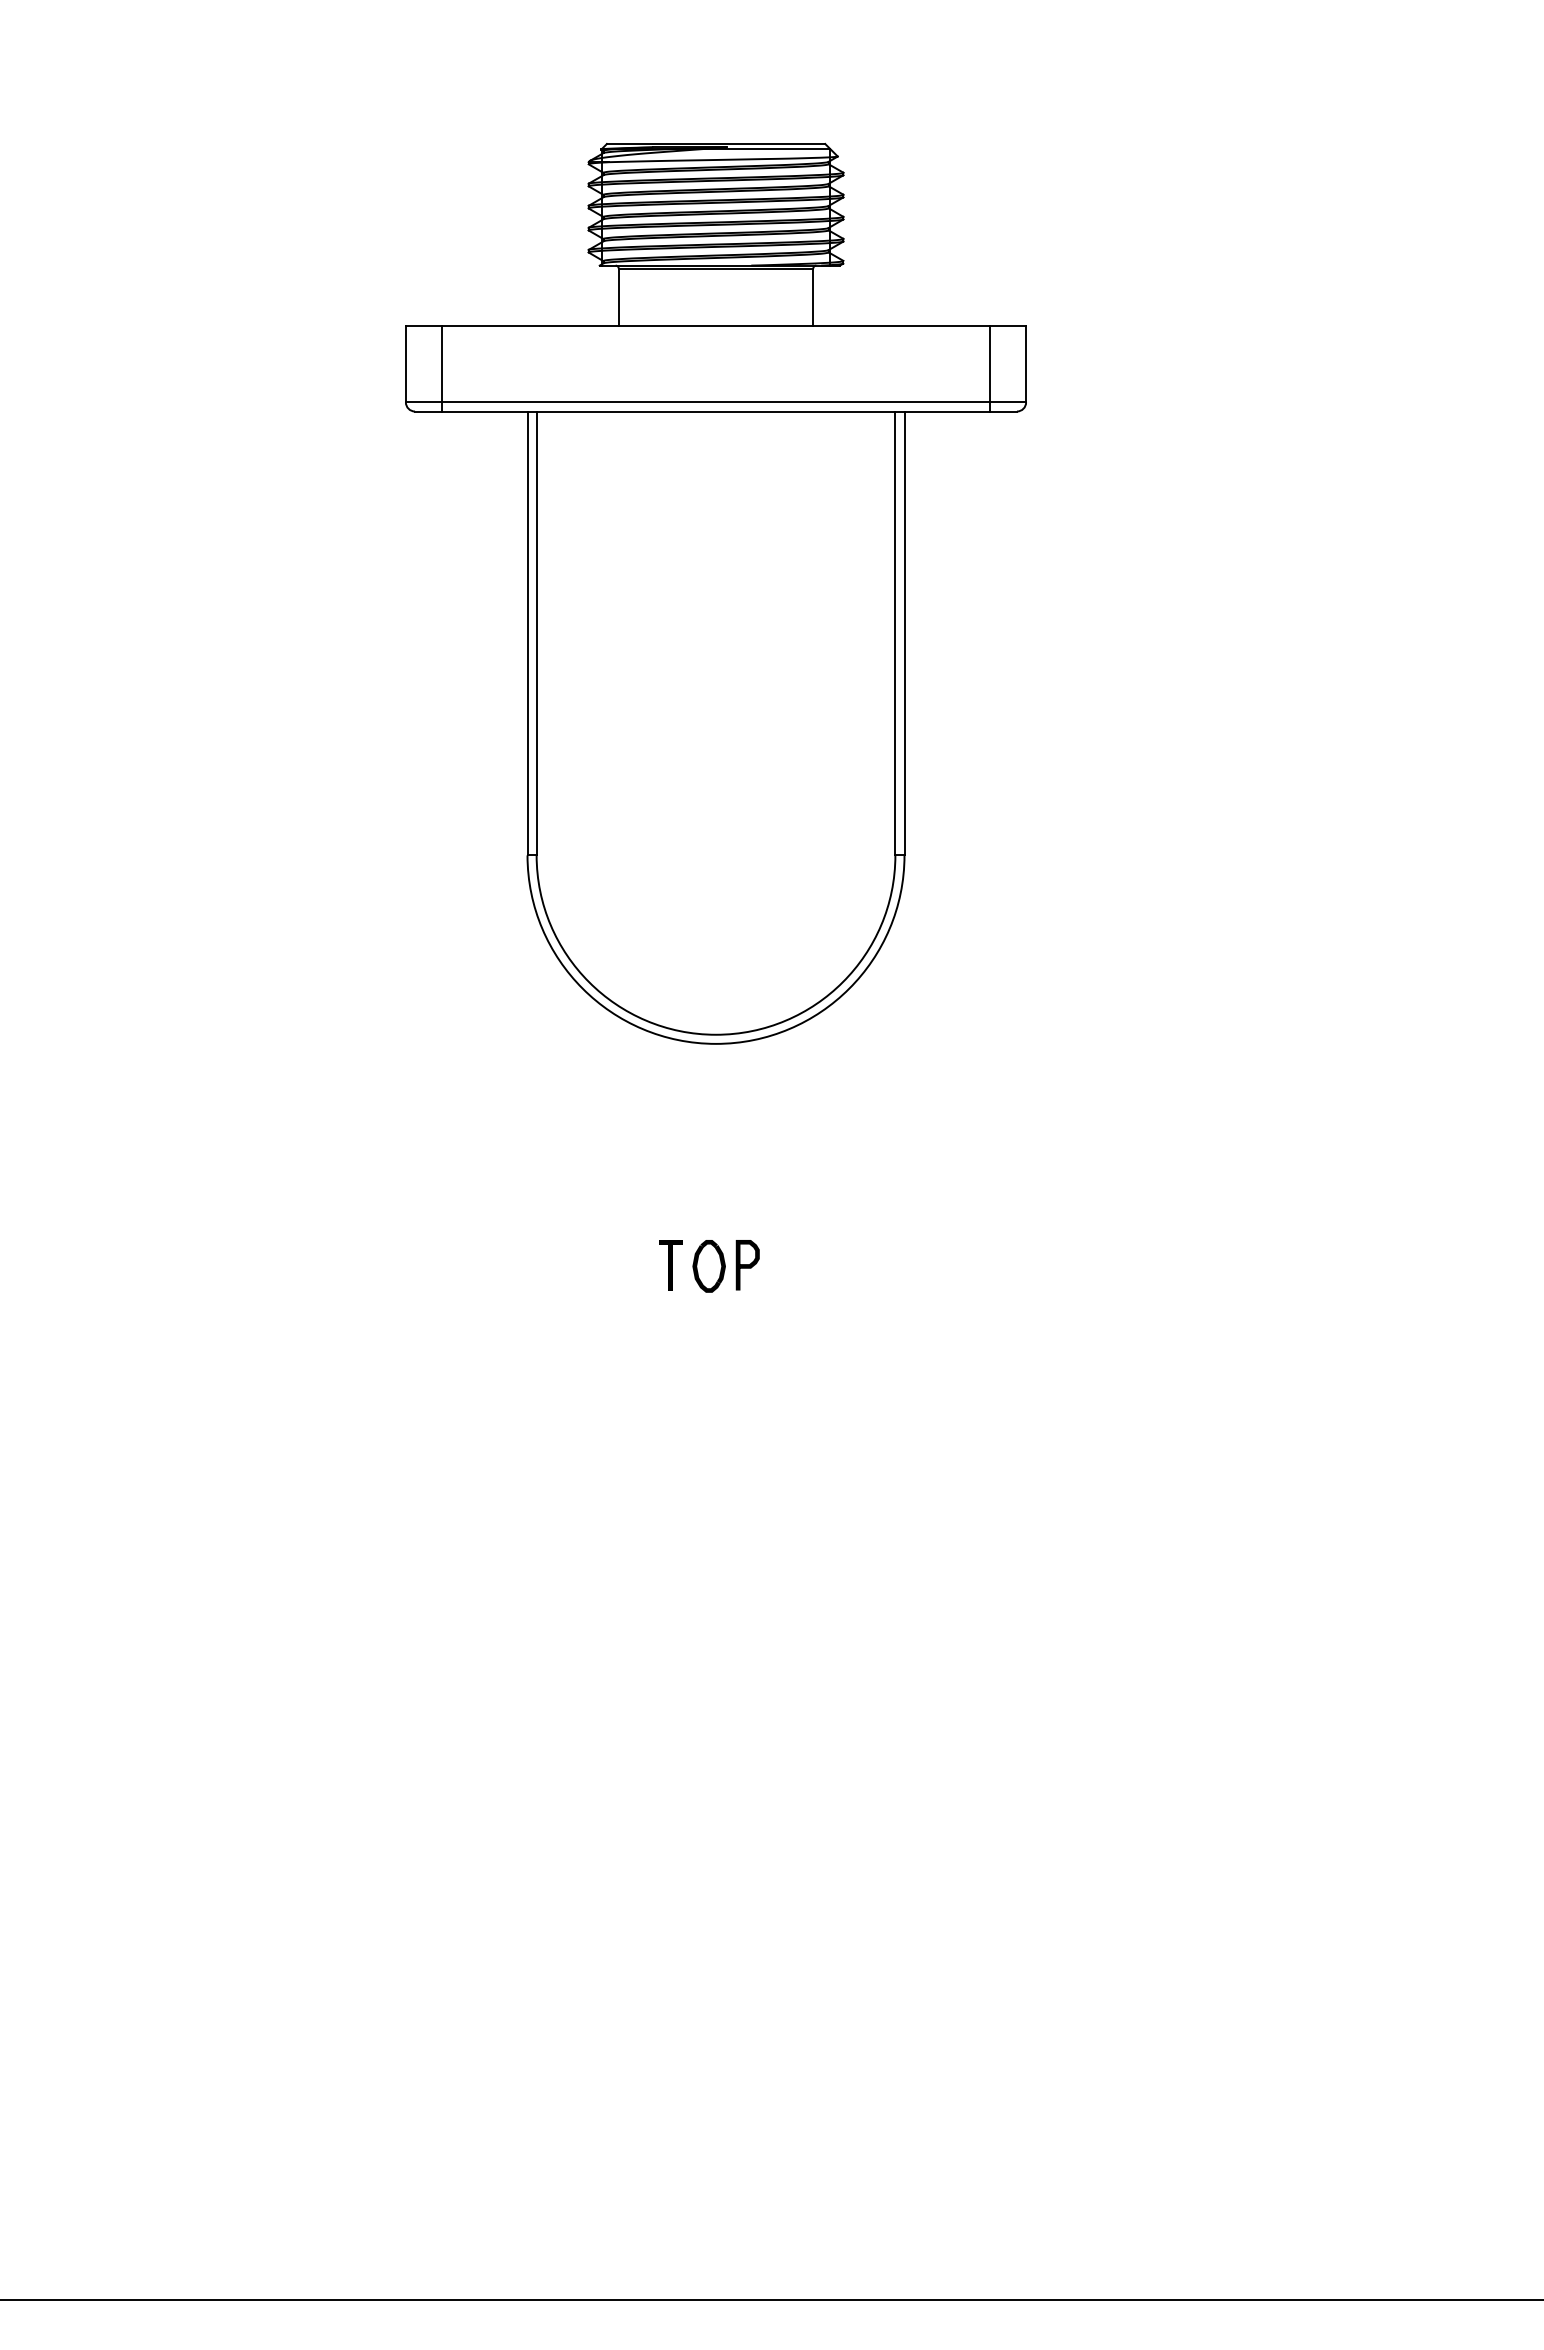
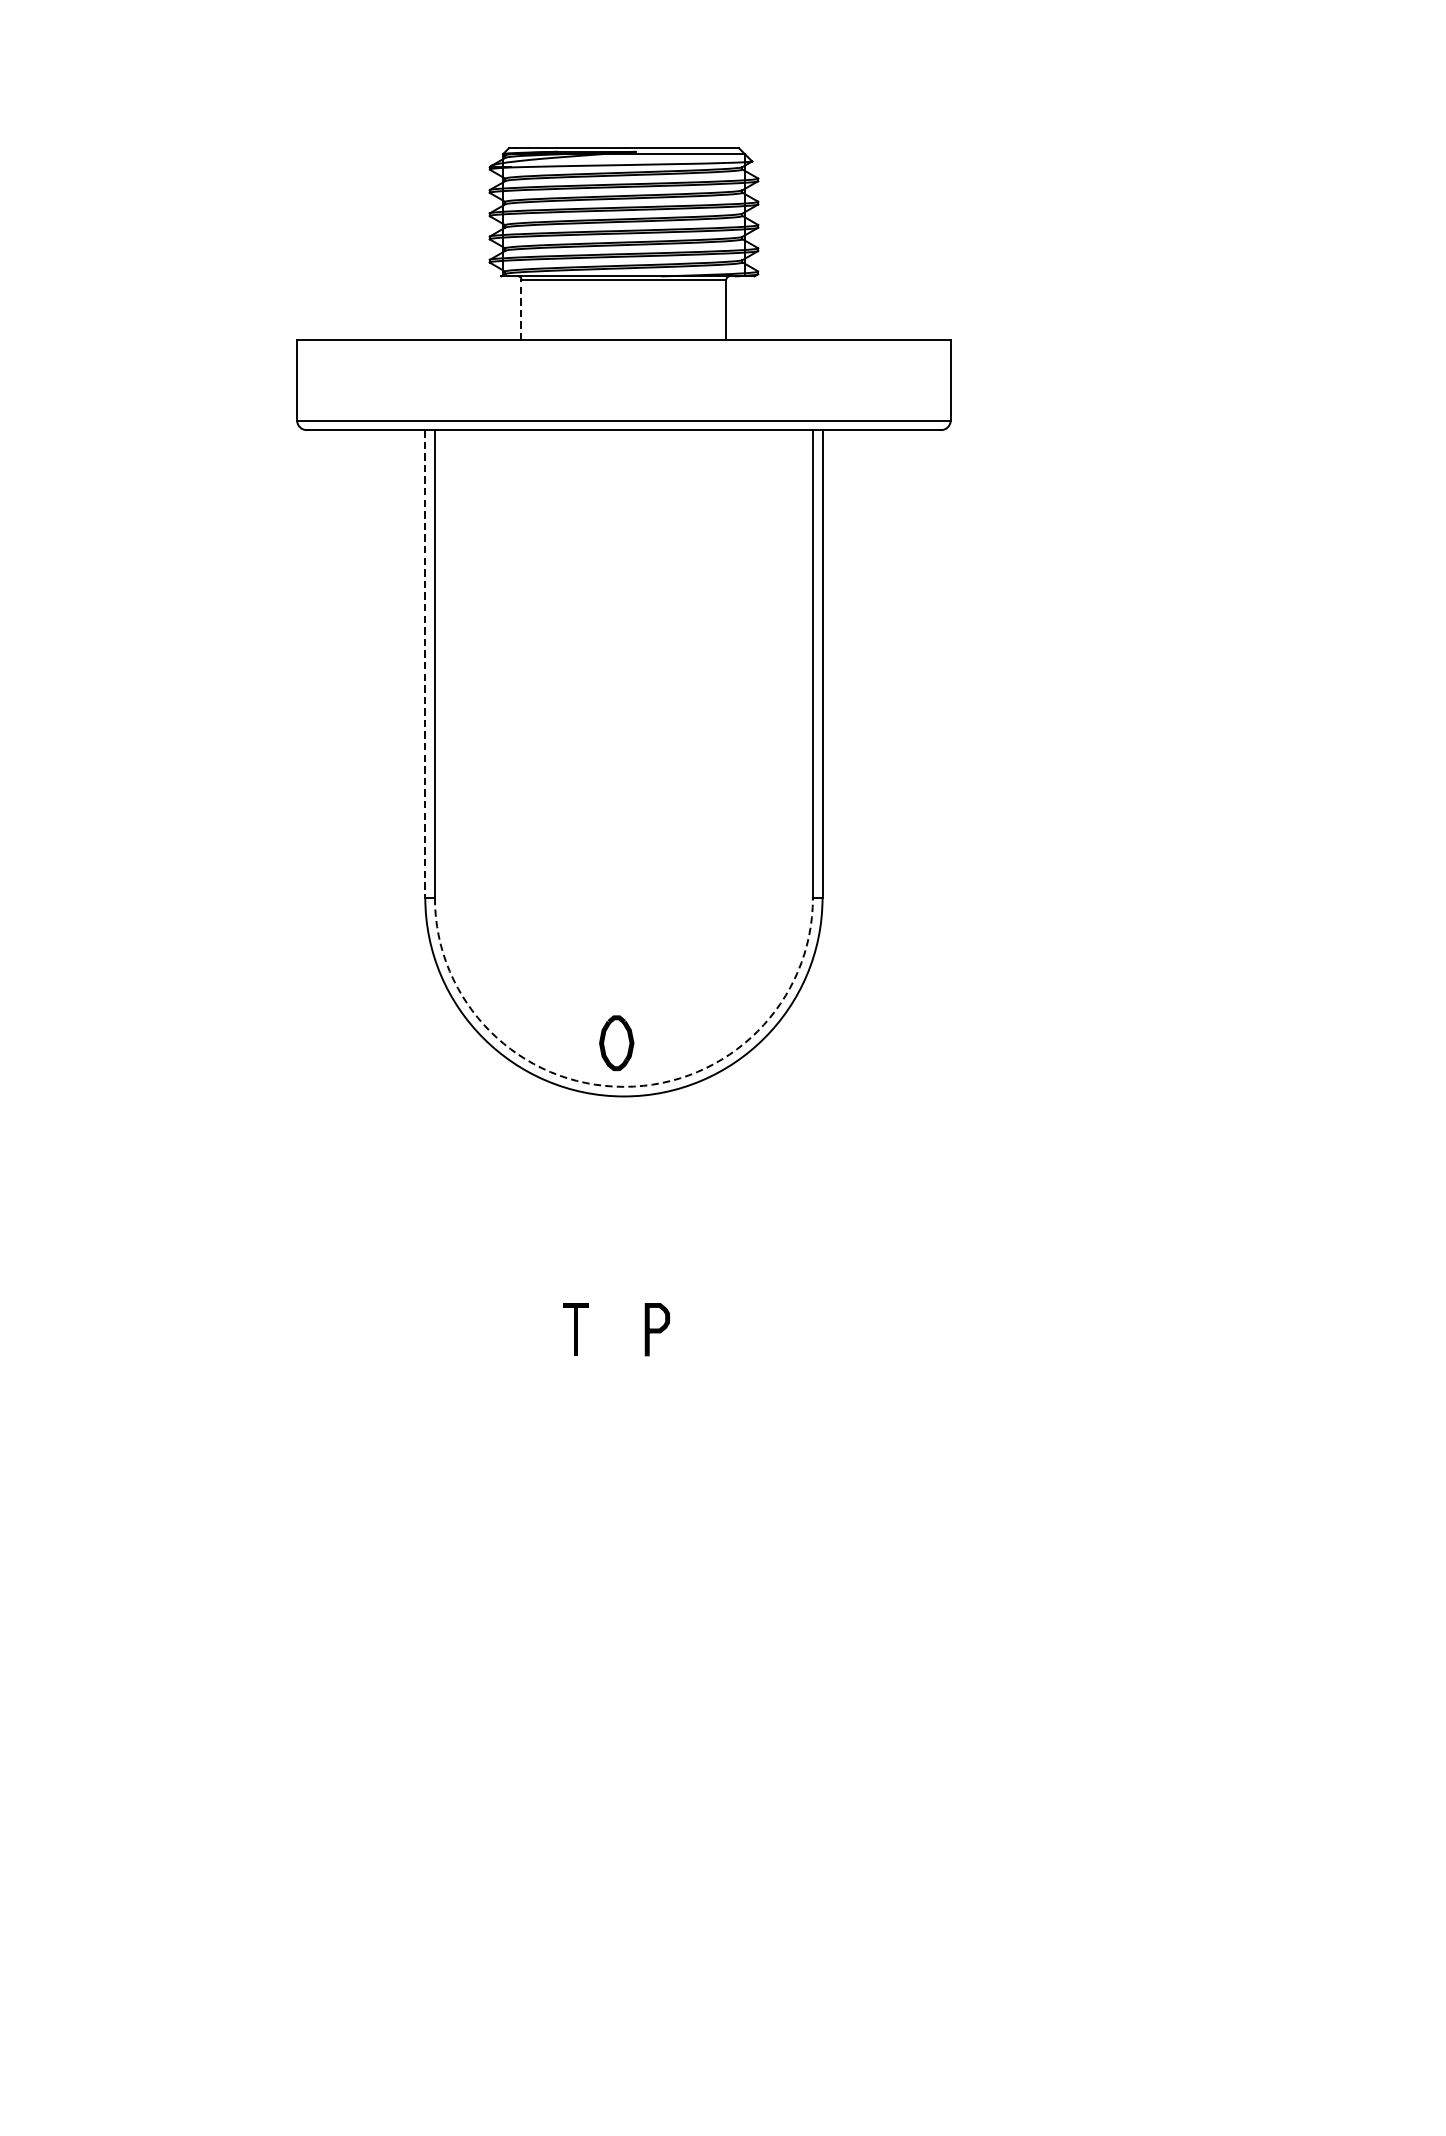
line: (618, 297) -> (521, 309), solid -> dashed
line: (442, 368) -> (335, 384), removed
line: (989, 368) -> (912, 384), removed
line: (527, 633) -> (425, 664), solid -> dashed
arc: (716, 1034) -> (624, 1086), solid -> dashed
part: (708, 1266) -> (616, 1043), moved

